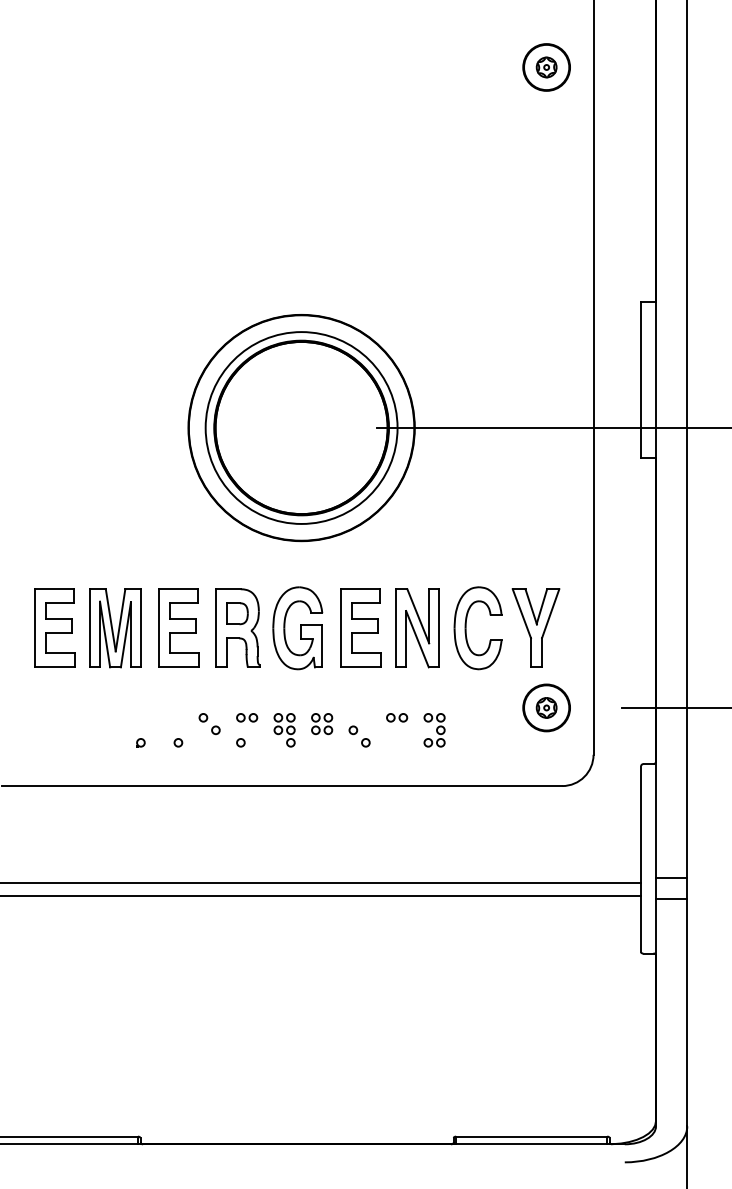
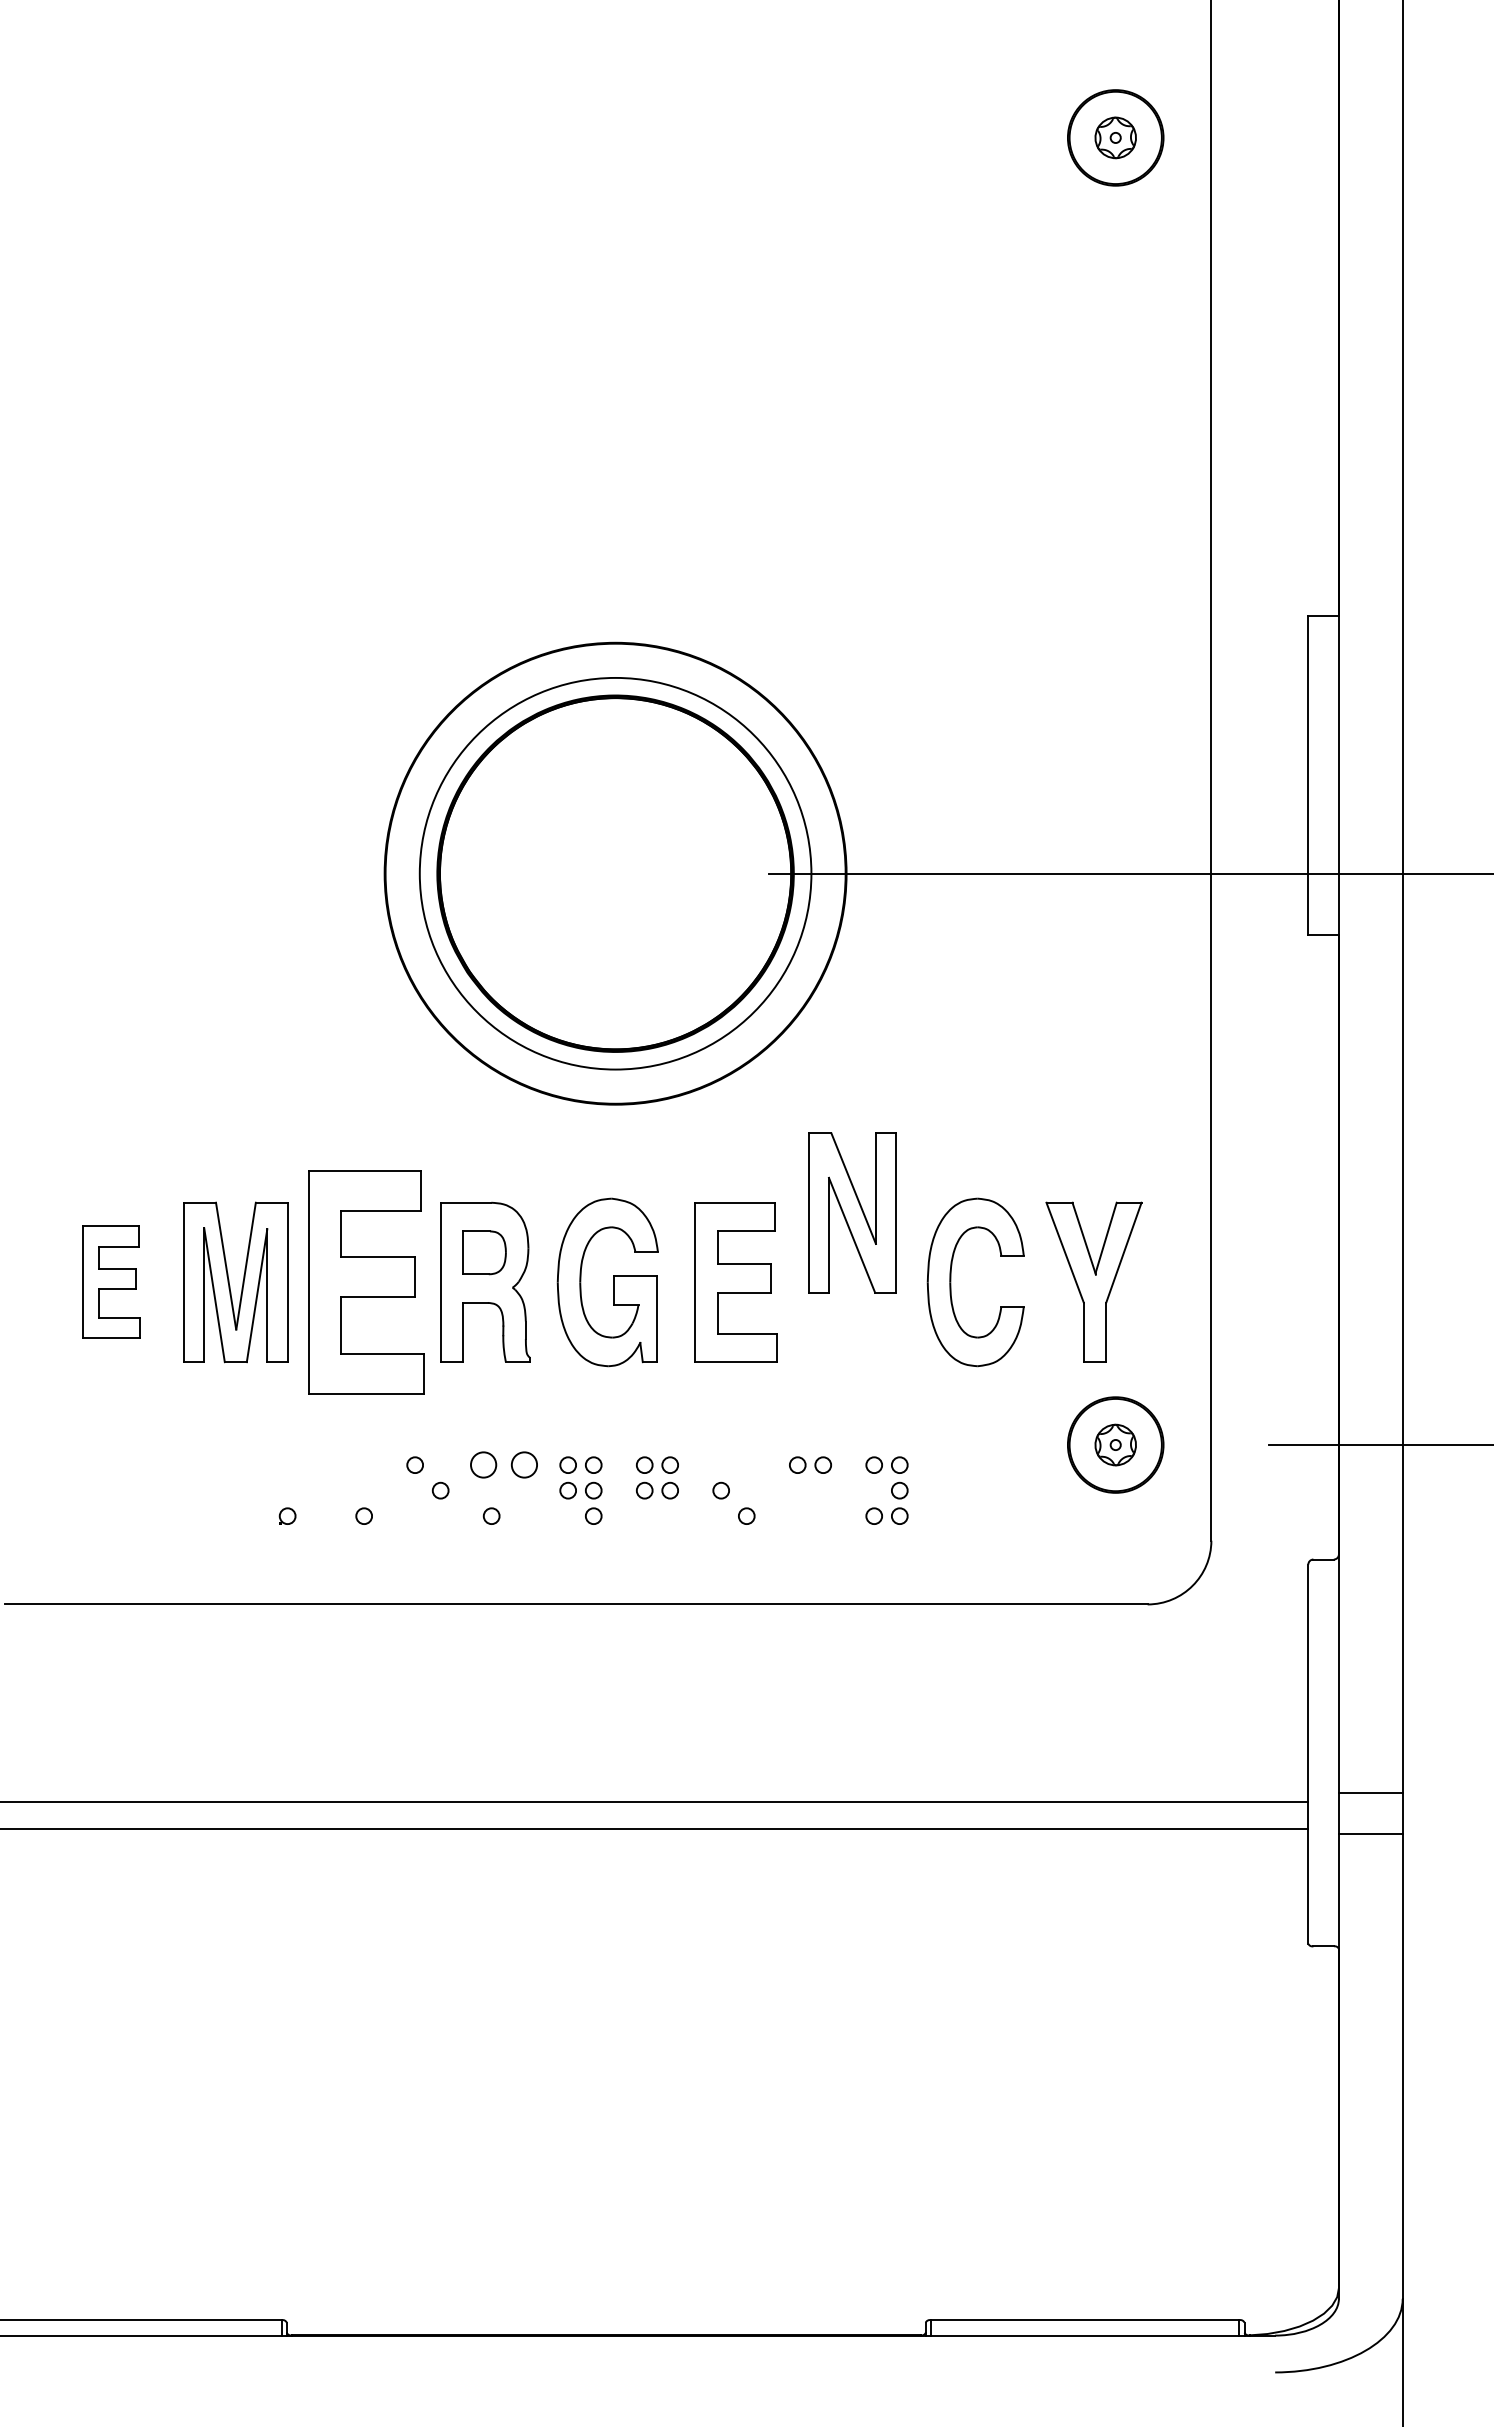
part: (54, 627) -> (111, 1280), size x0.7
part: (178, 627) -> (364, 1280), size x1.4
part: (417, 628) -> (852, 1213), moved
part: (247, 717) -> (505, 1464), size x1.6

